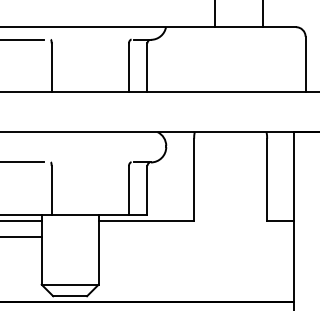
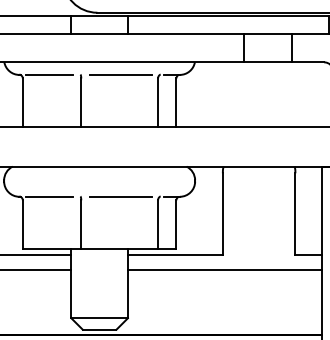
line: (91, 39) -> (120, 74), added
line: (91, 162) -> (120, 196), added
line: (195, 236) -> (224, 270), added

